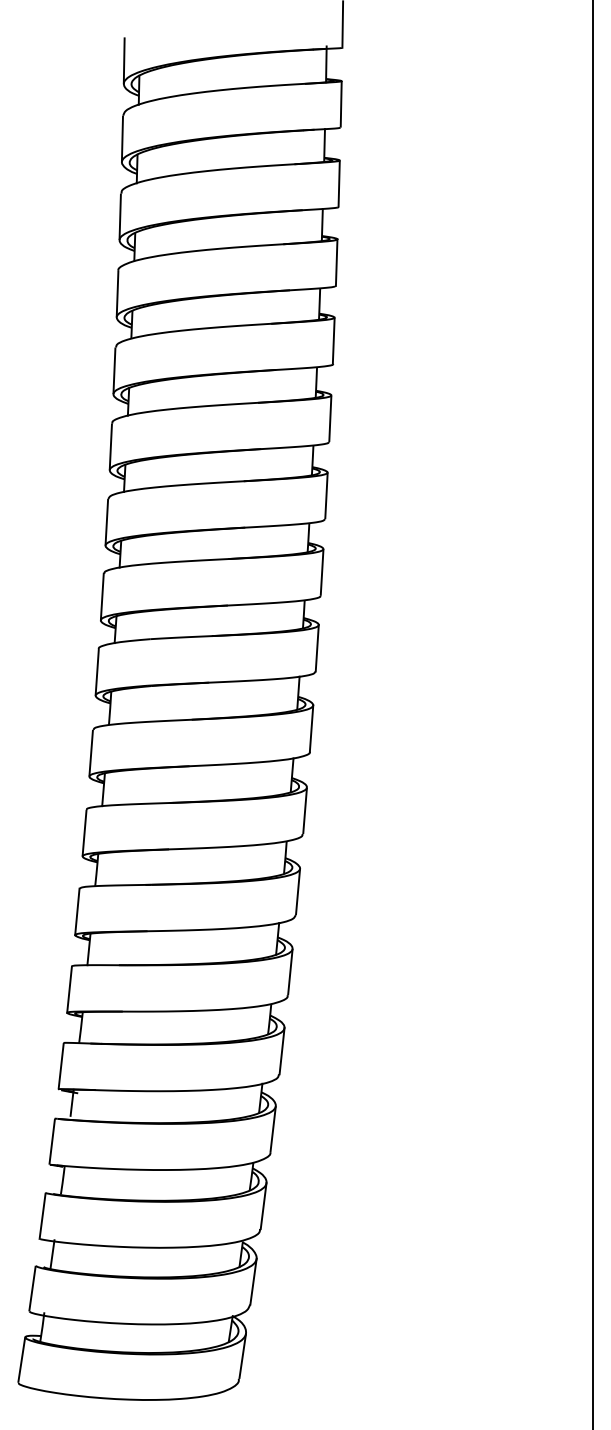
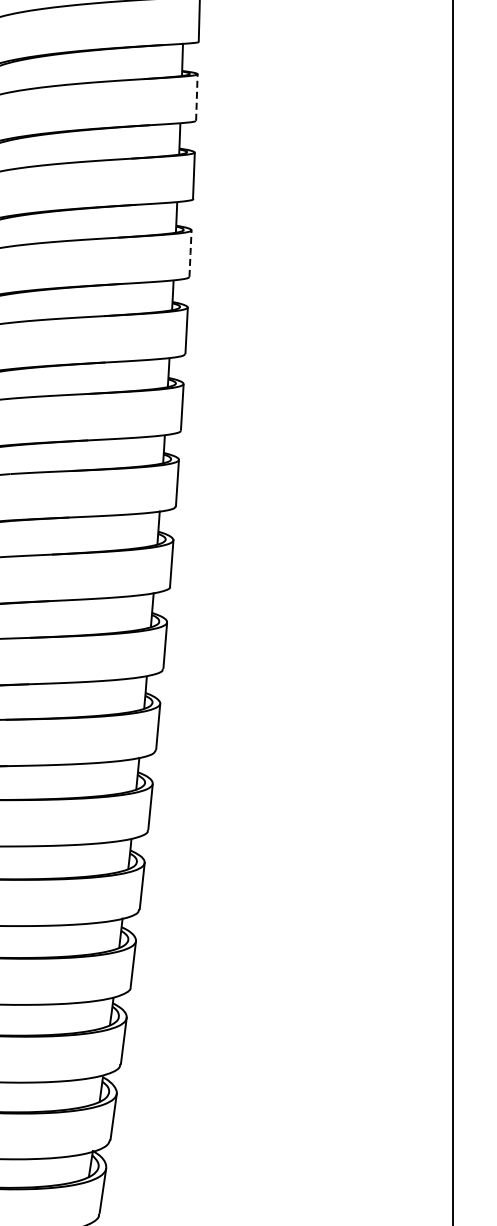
line: (336, 262) -> (196, 97), solid -> dashed
line: (330, 418) -> (190, 253), solid -> dashed

